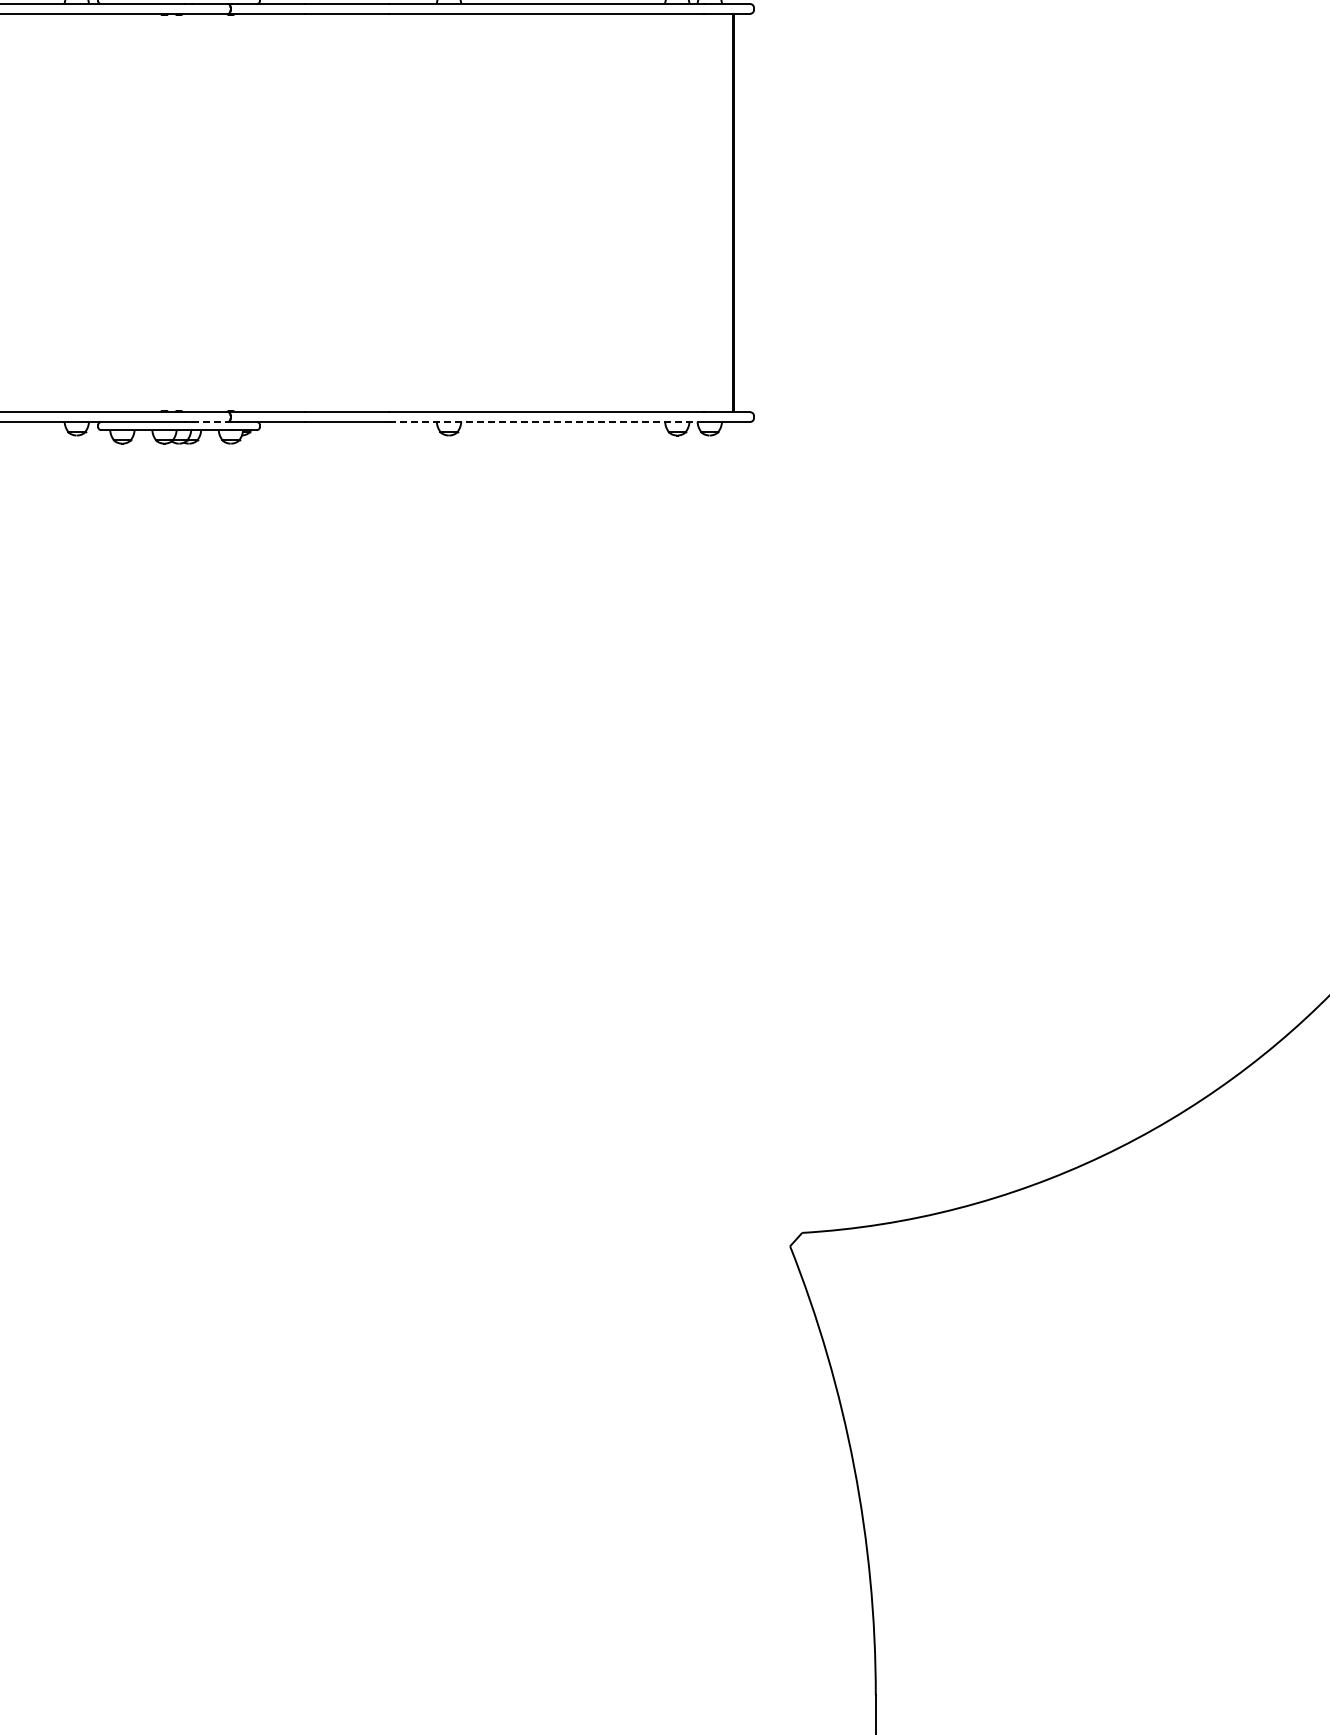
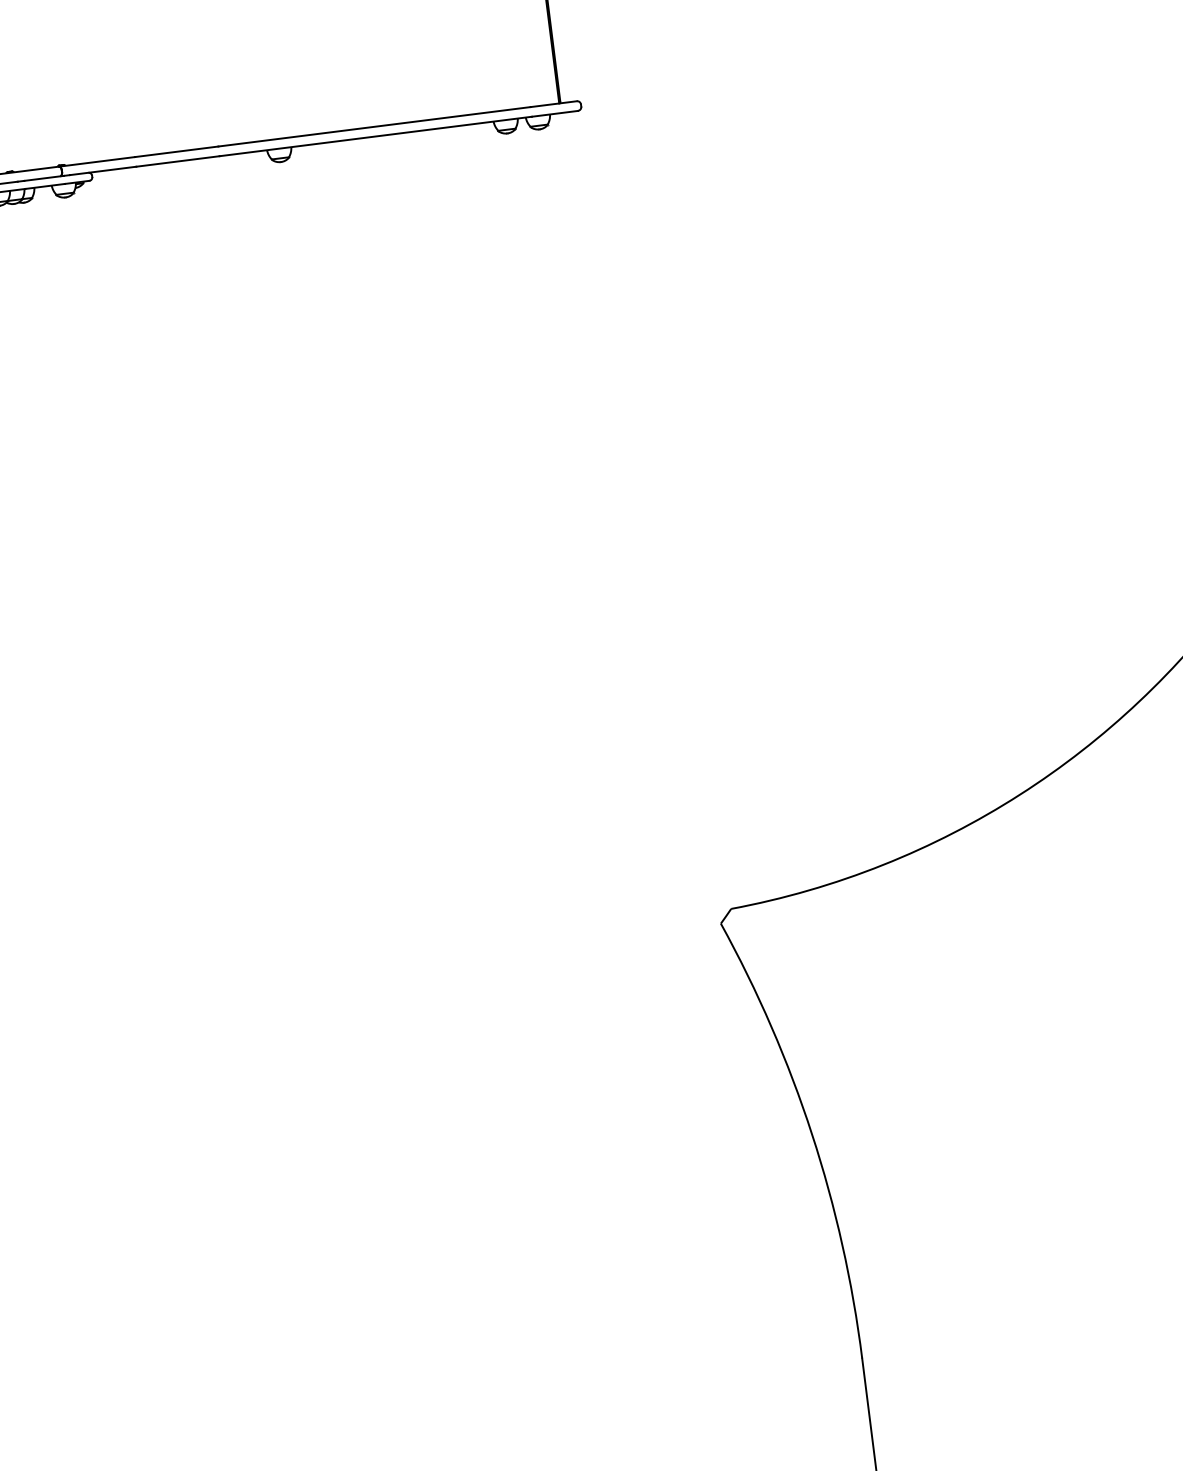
line: (212, 422) -> (44, 178), dashed -> solid
line: (546, 422) -> (375, 136), dashed -> solid

